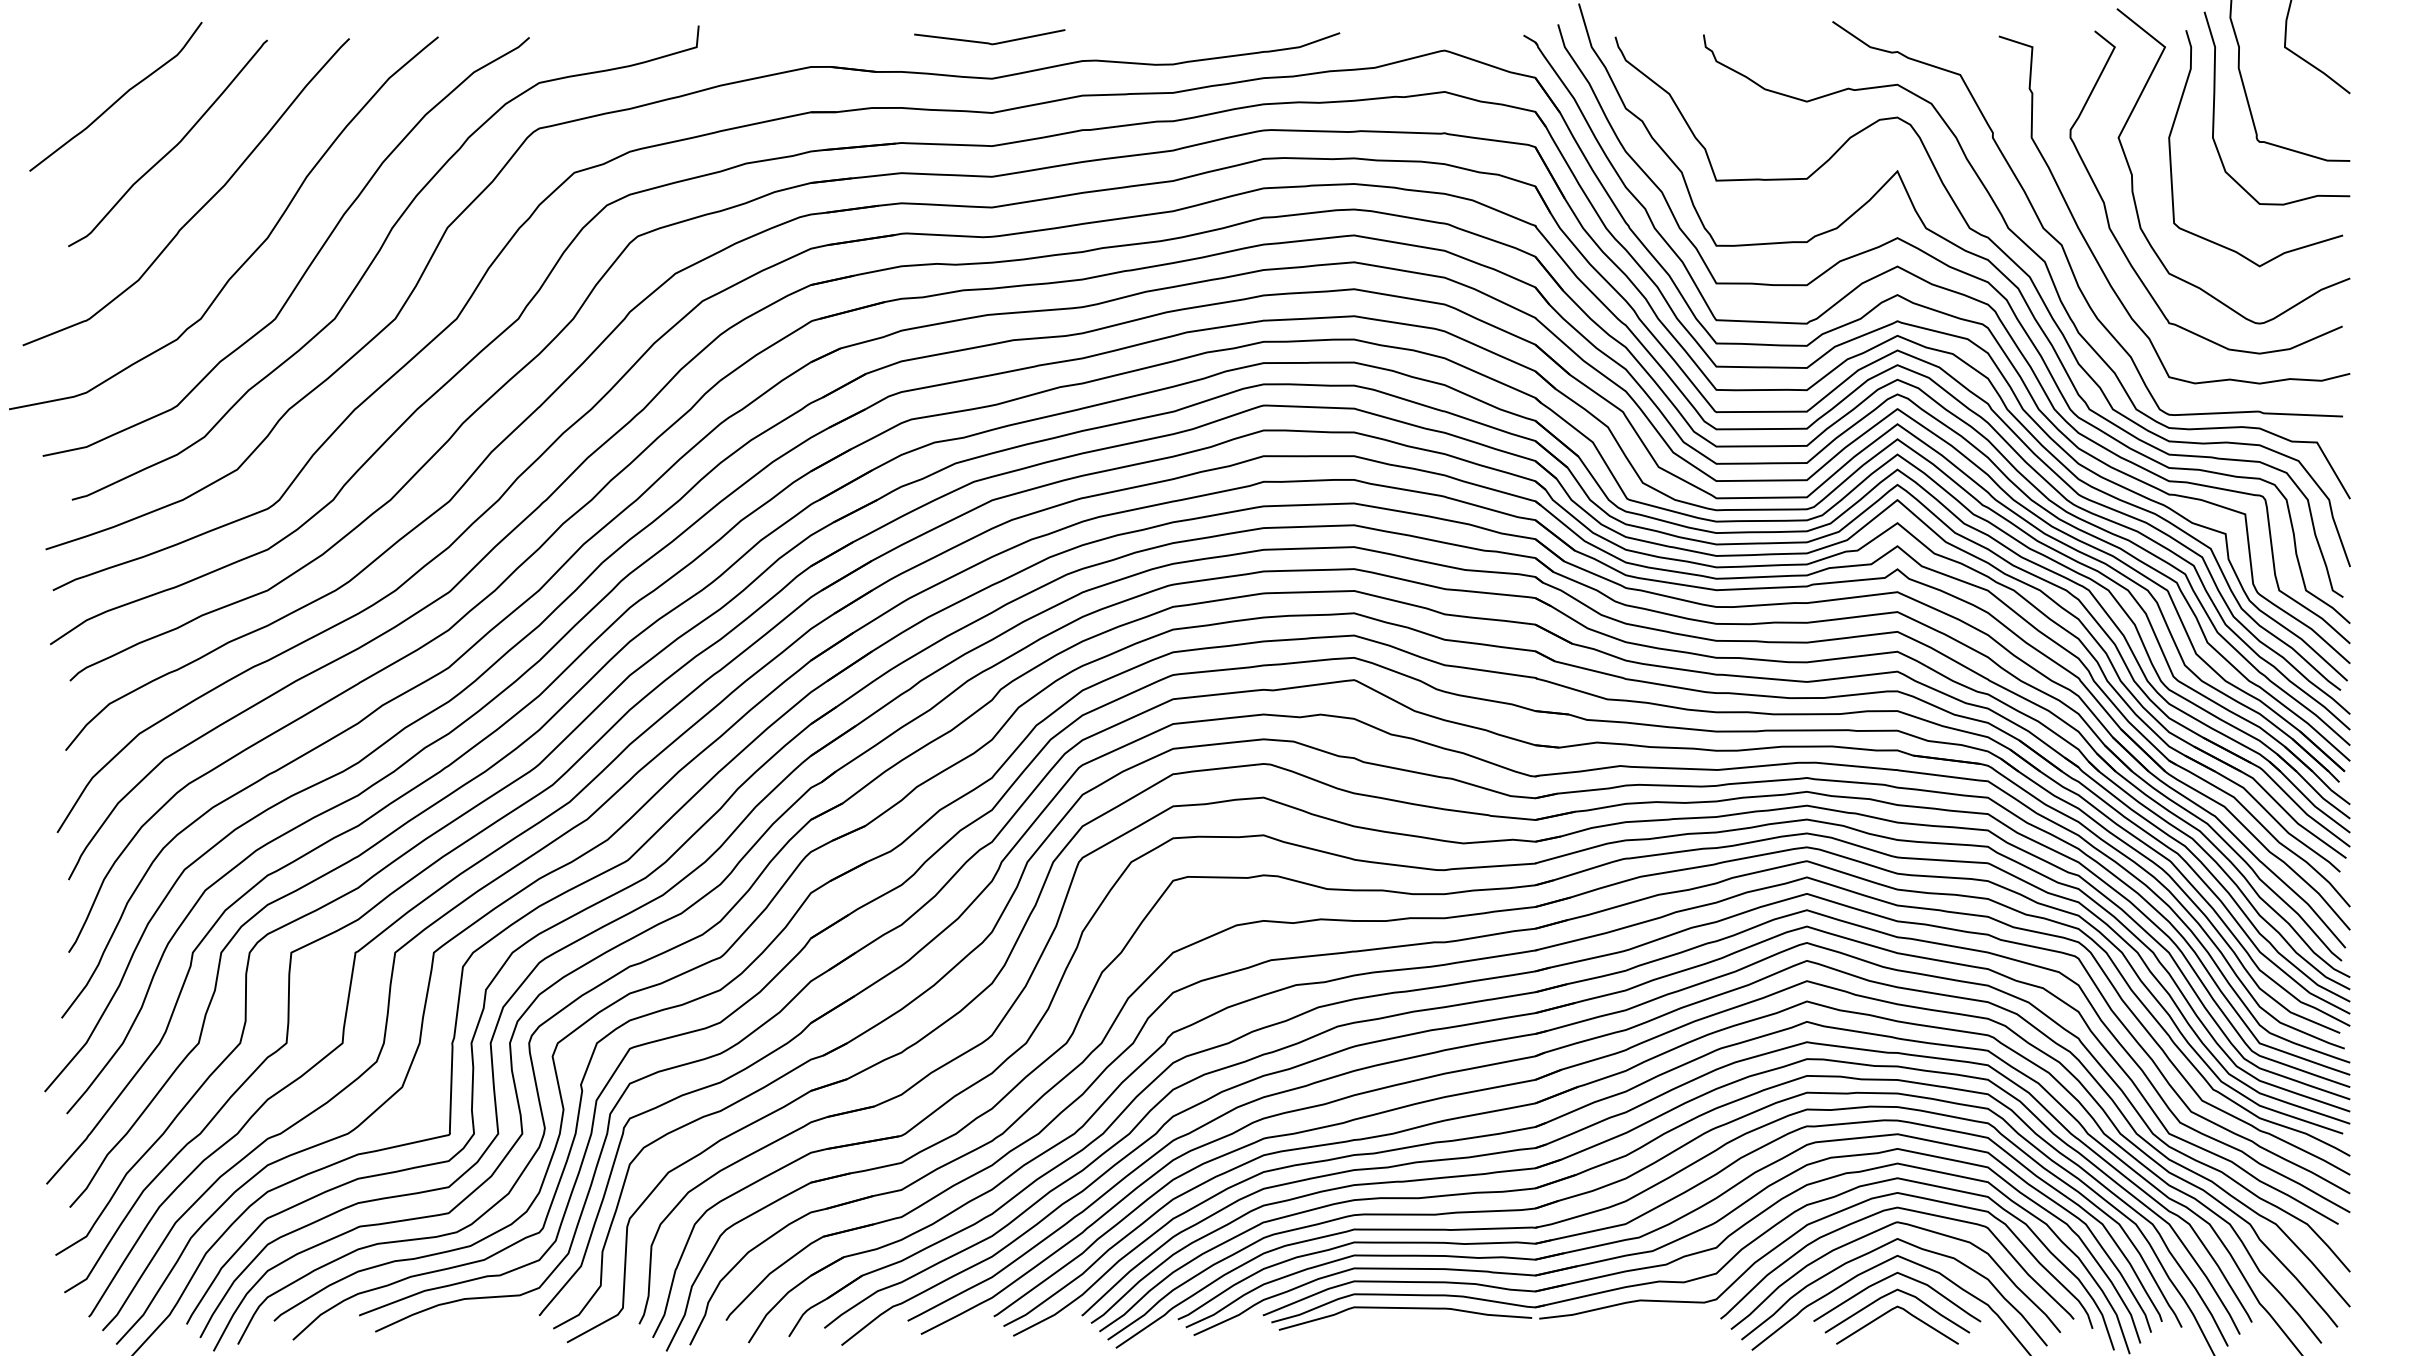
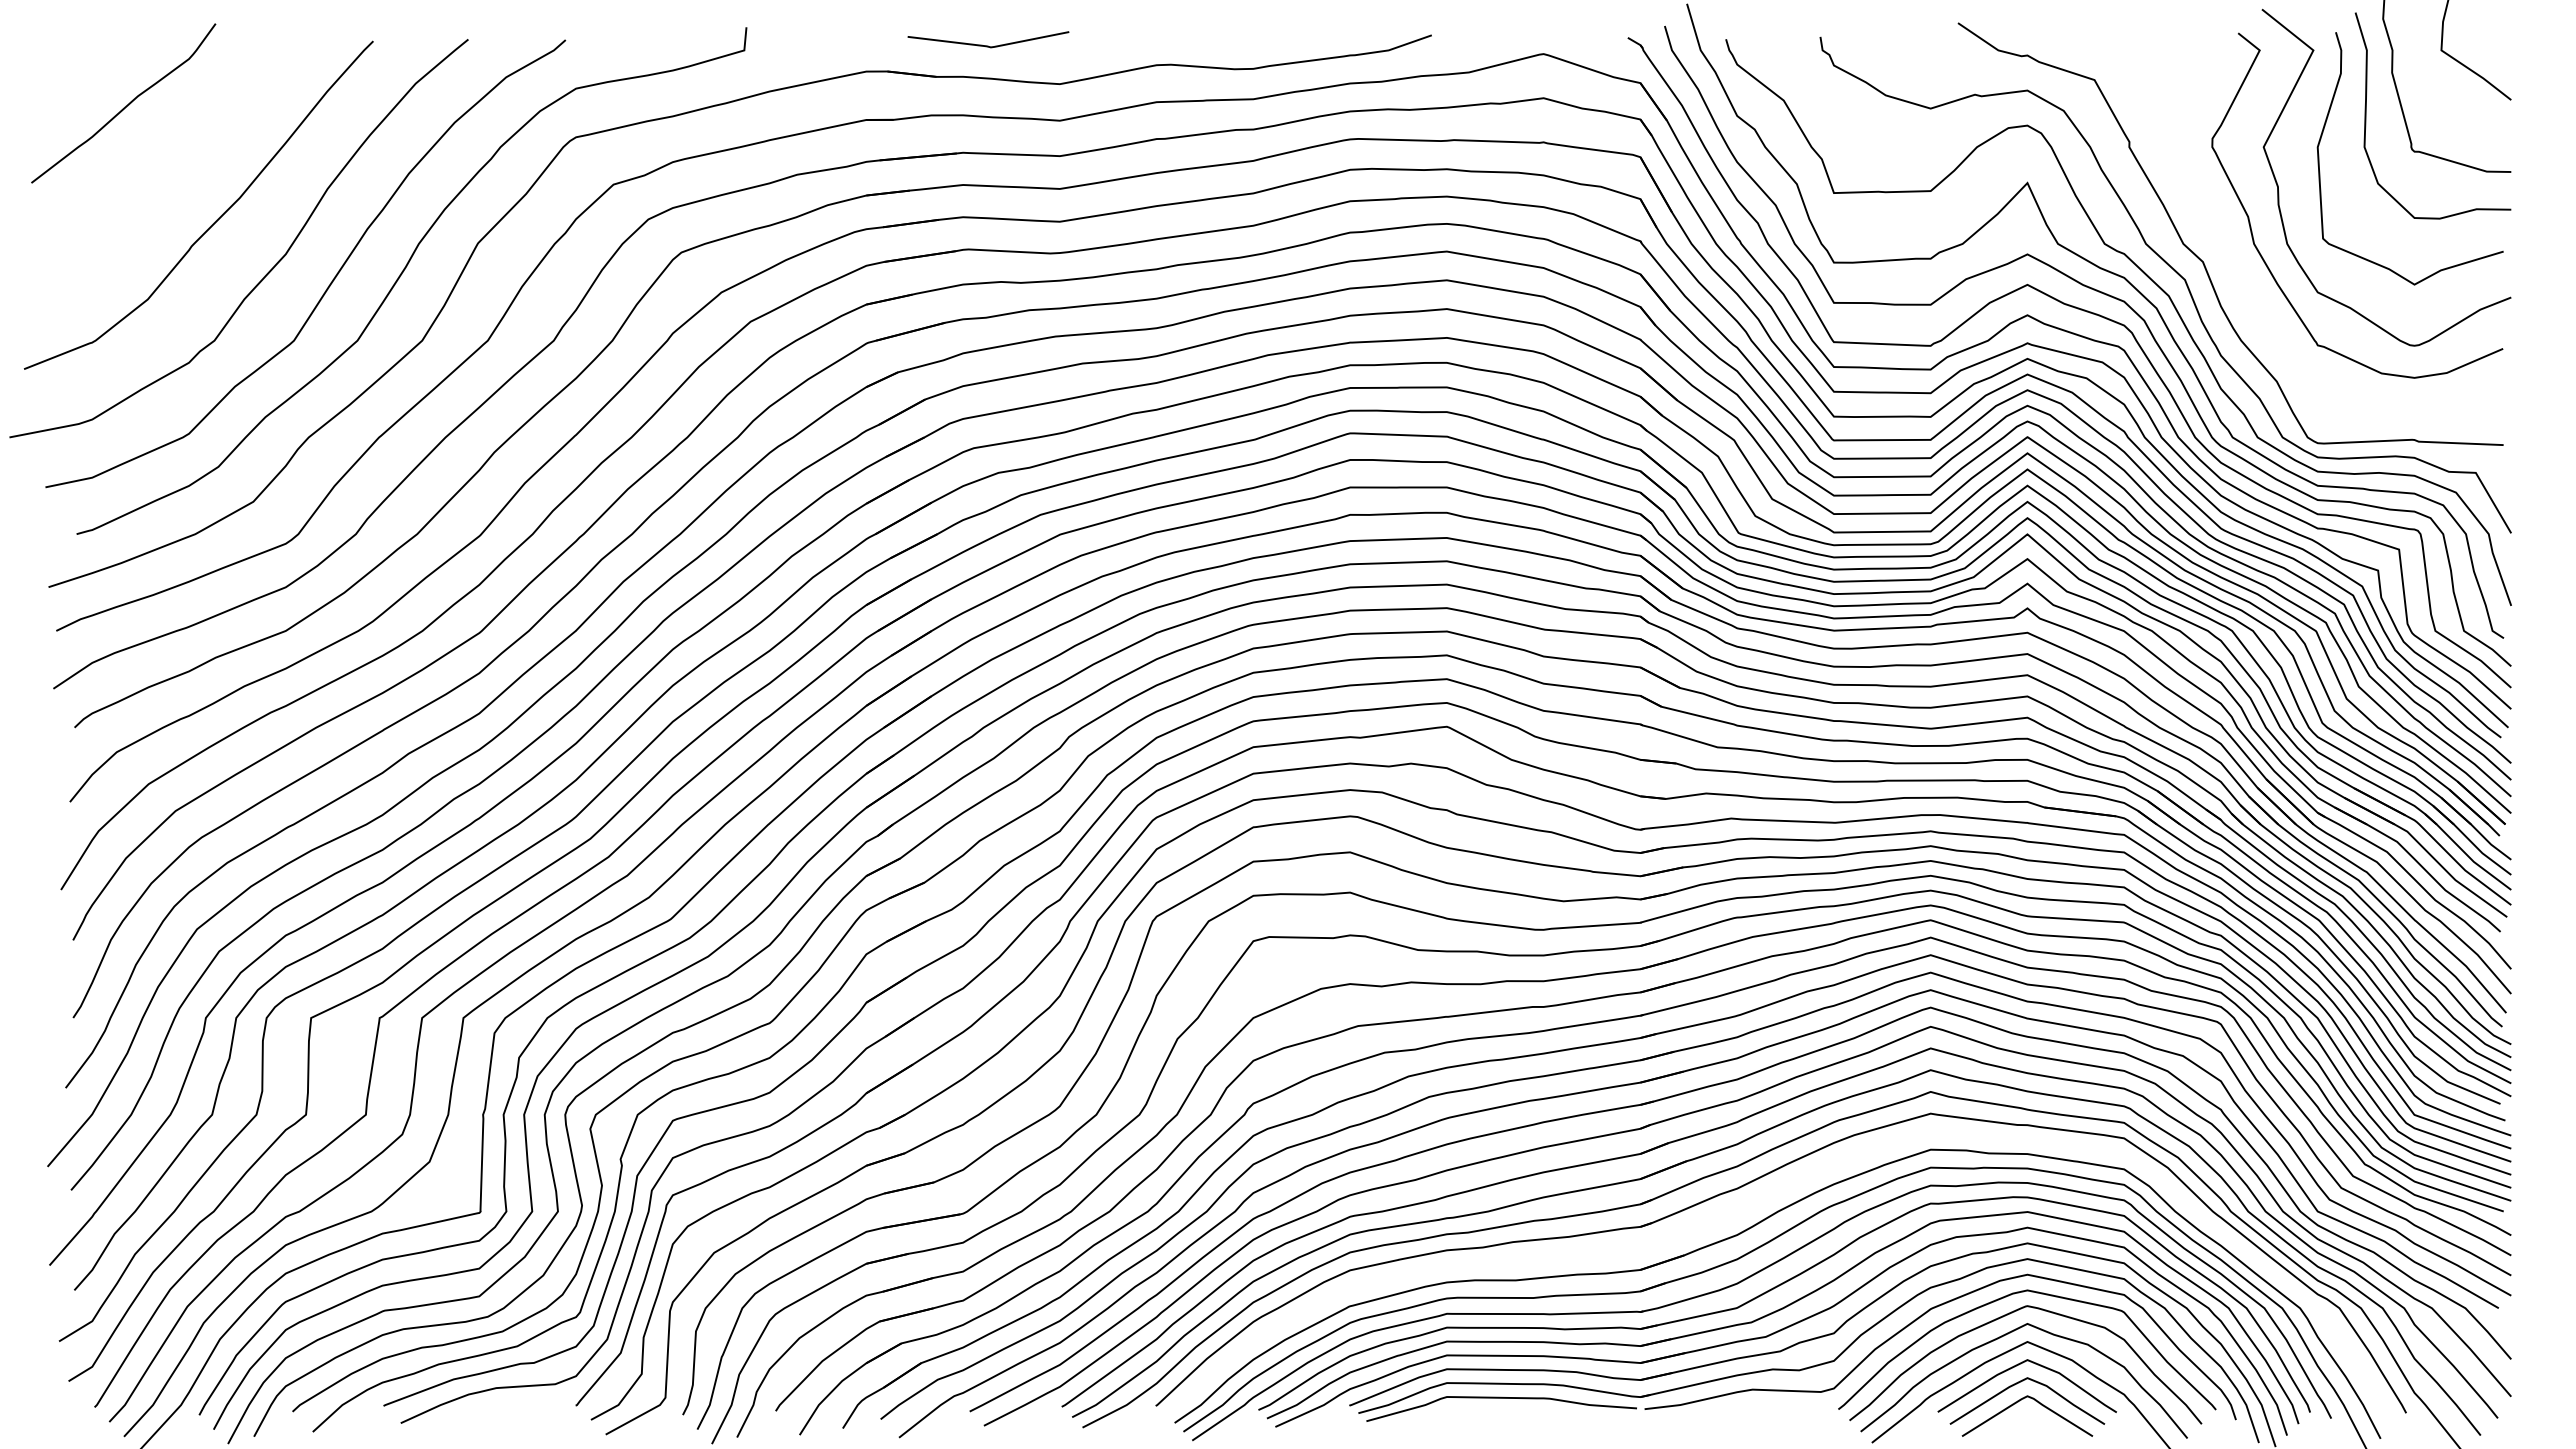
line: (989, 42) -> (988, 45), moved
curve: (172, 147) -> (184, 157), removed
curve: (2095, 256) -> (2239, 274), removed
part: (1632, 1130) -> (1744, 1208), removed

